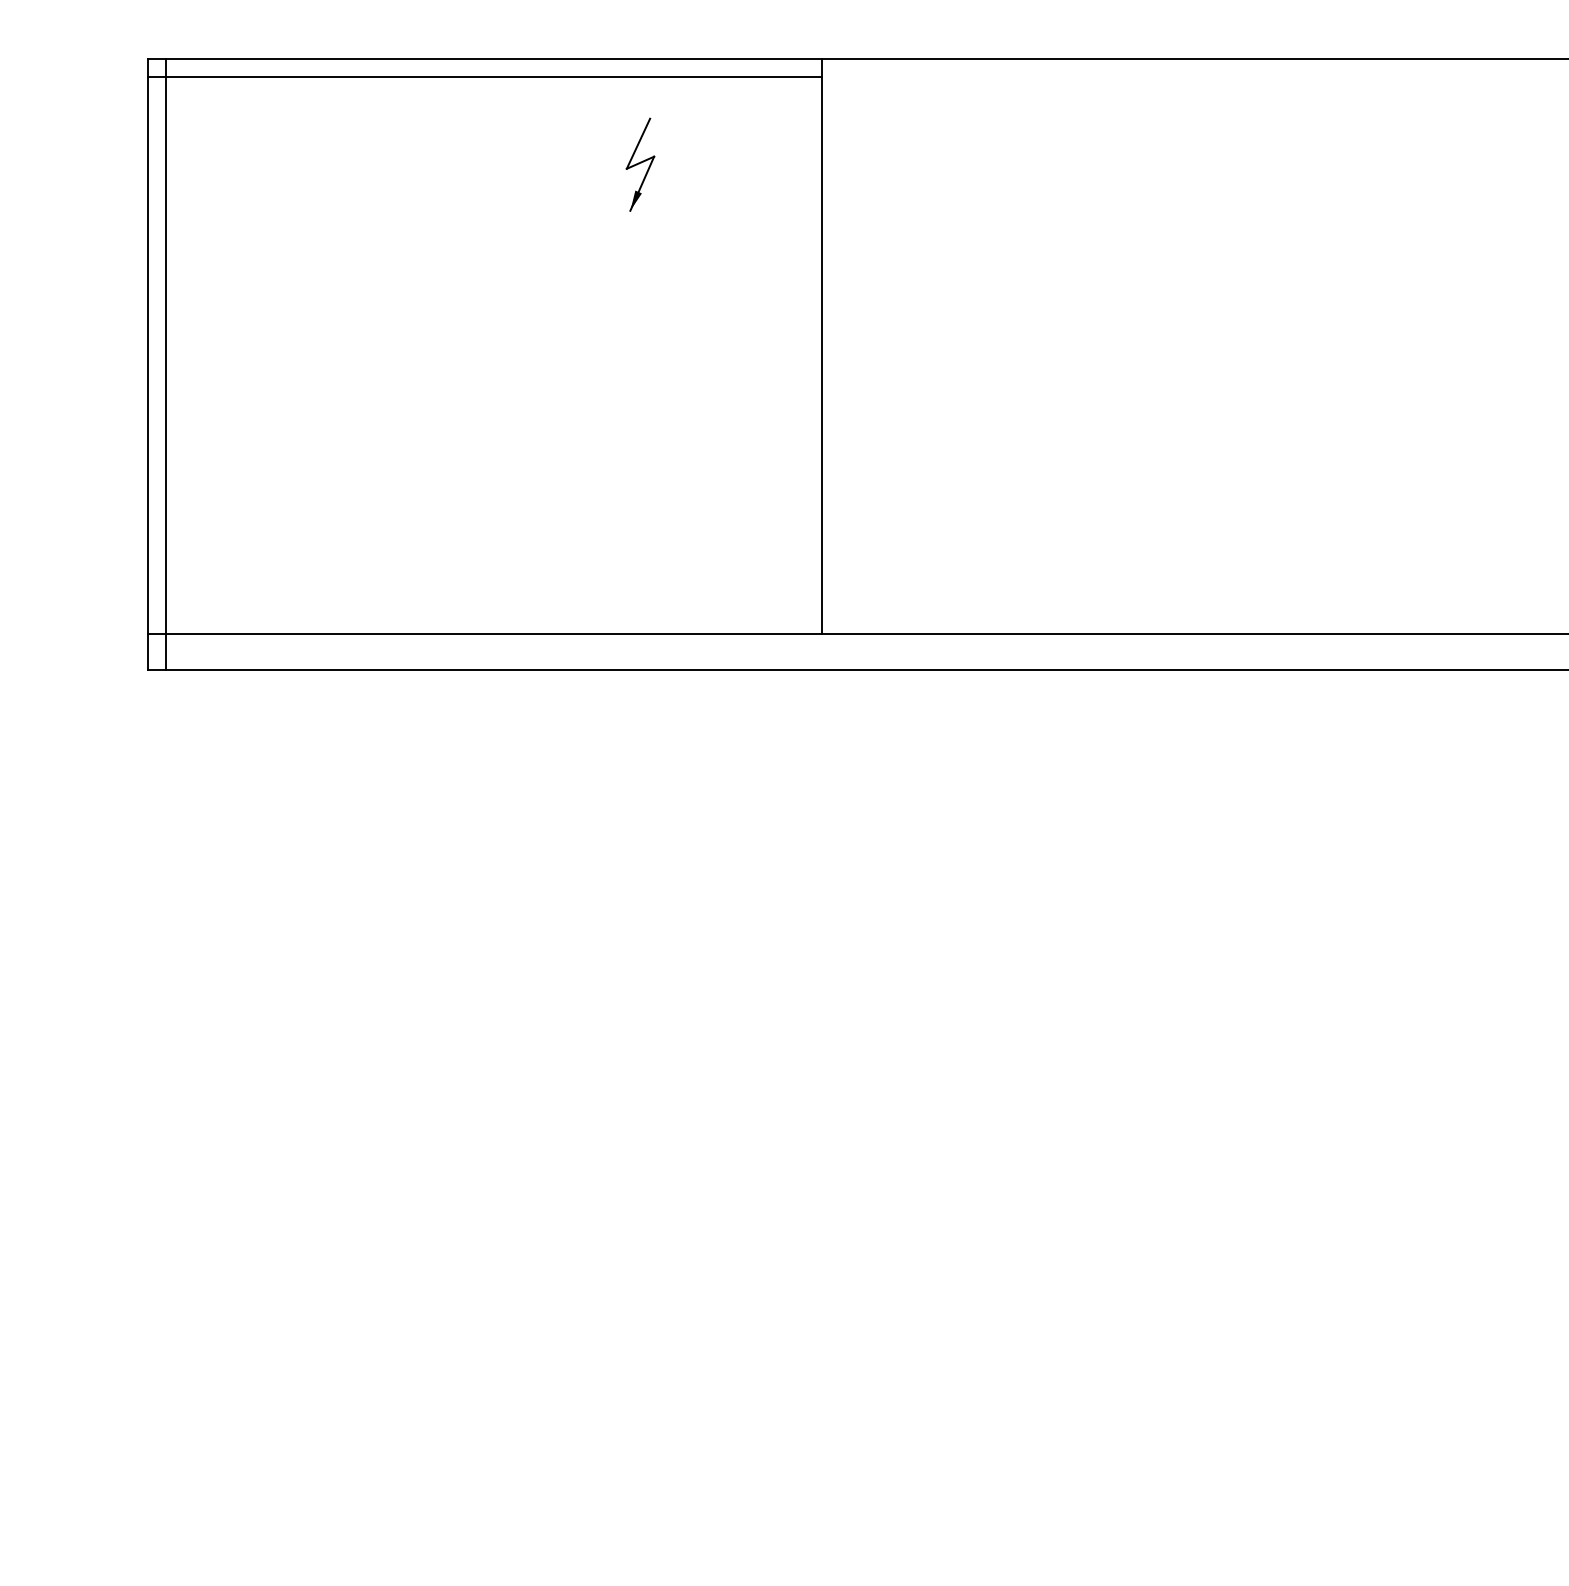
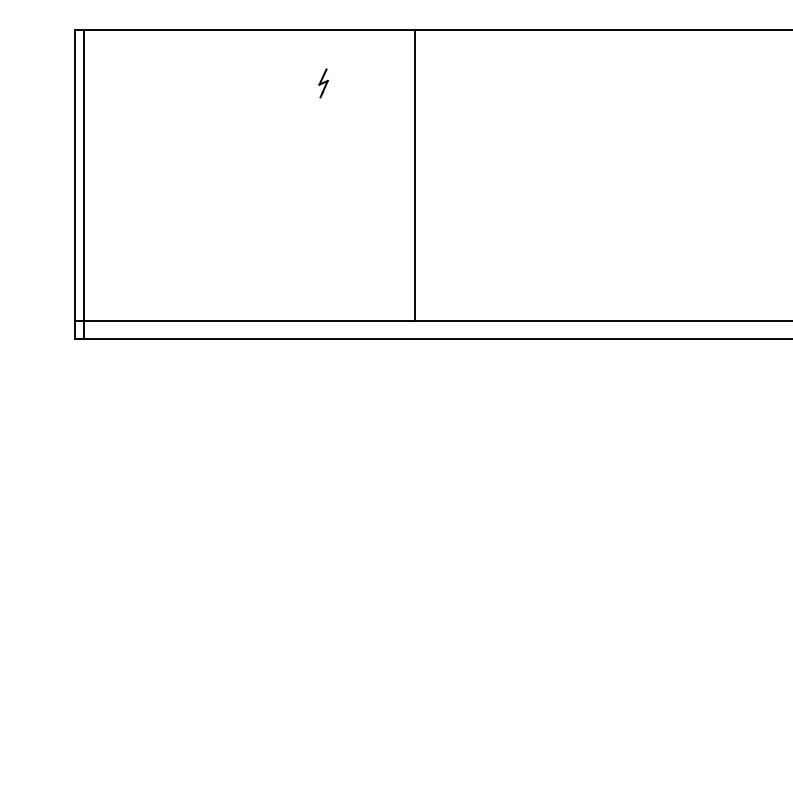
line: (483, 77) -> (244, 39), removed
part: (640, 164) -> (323, 83), size x0.6

